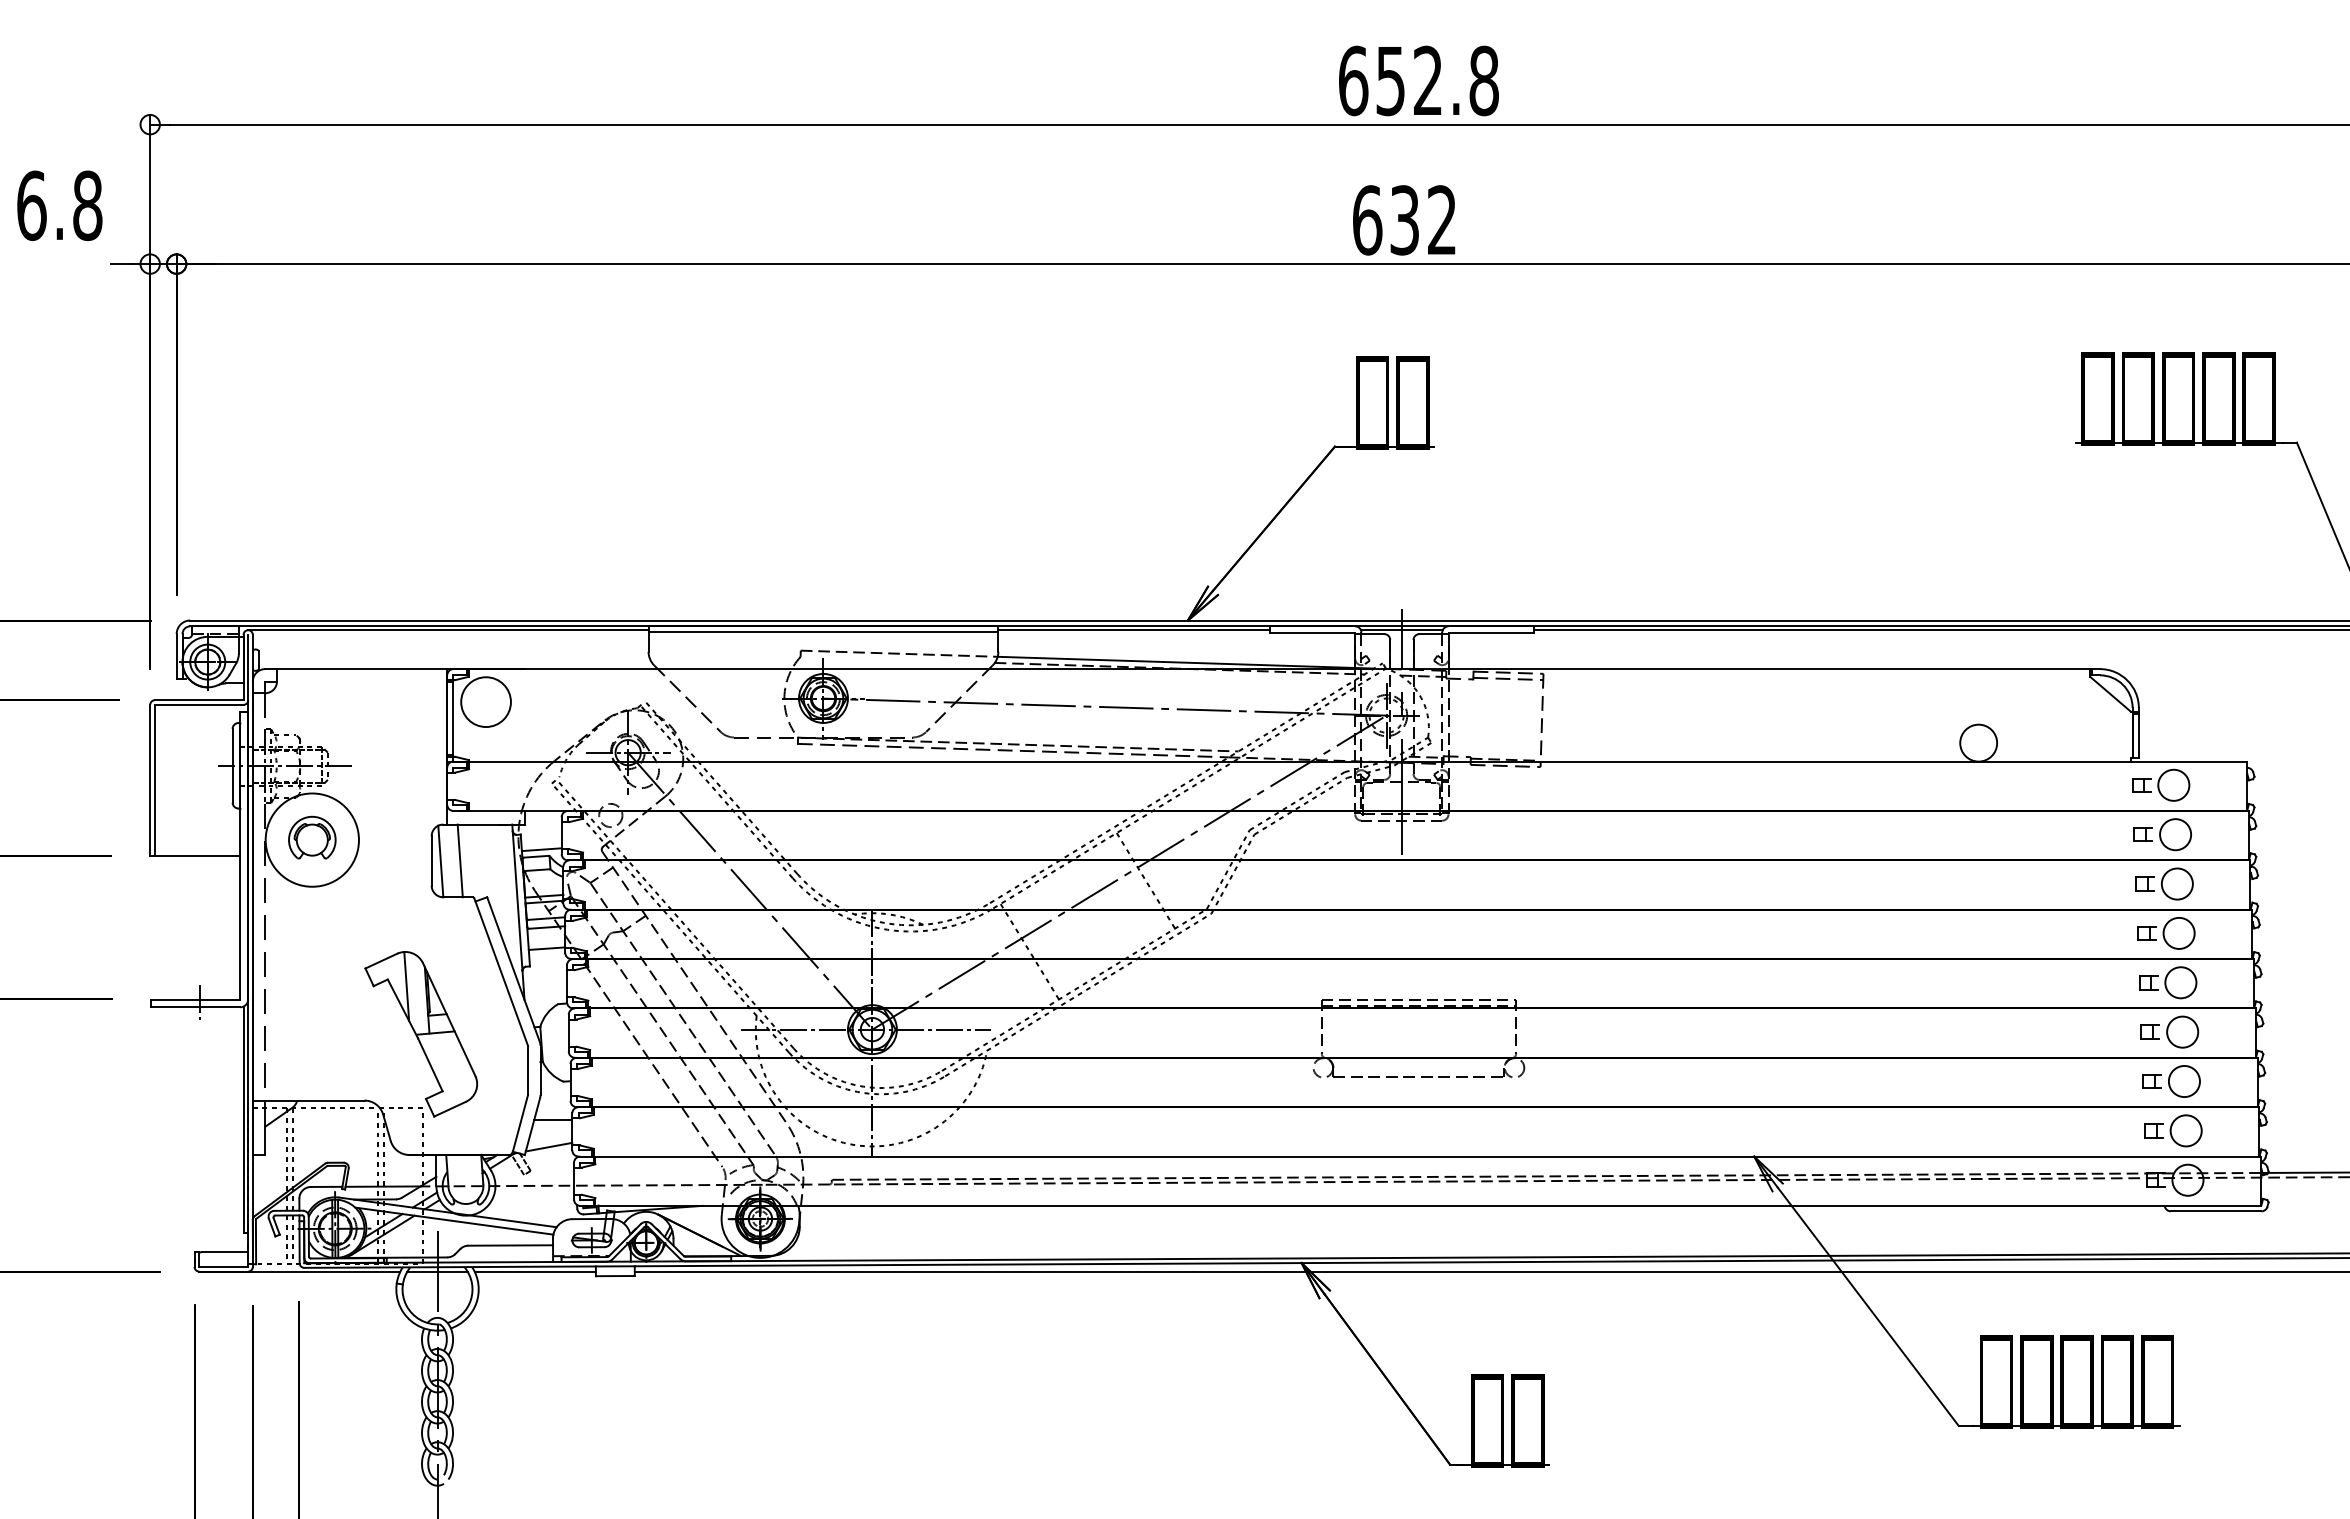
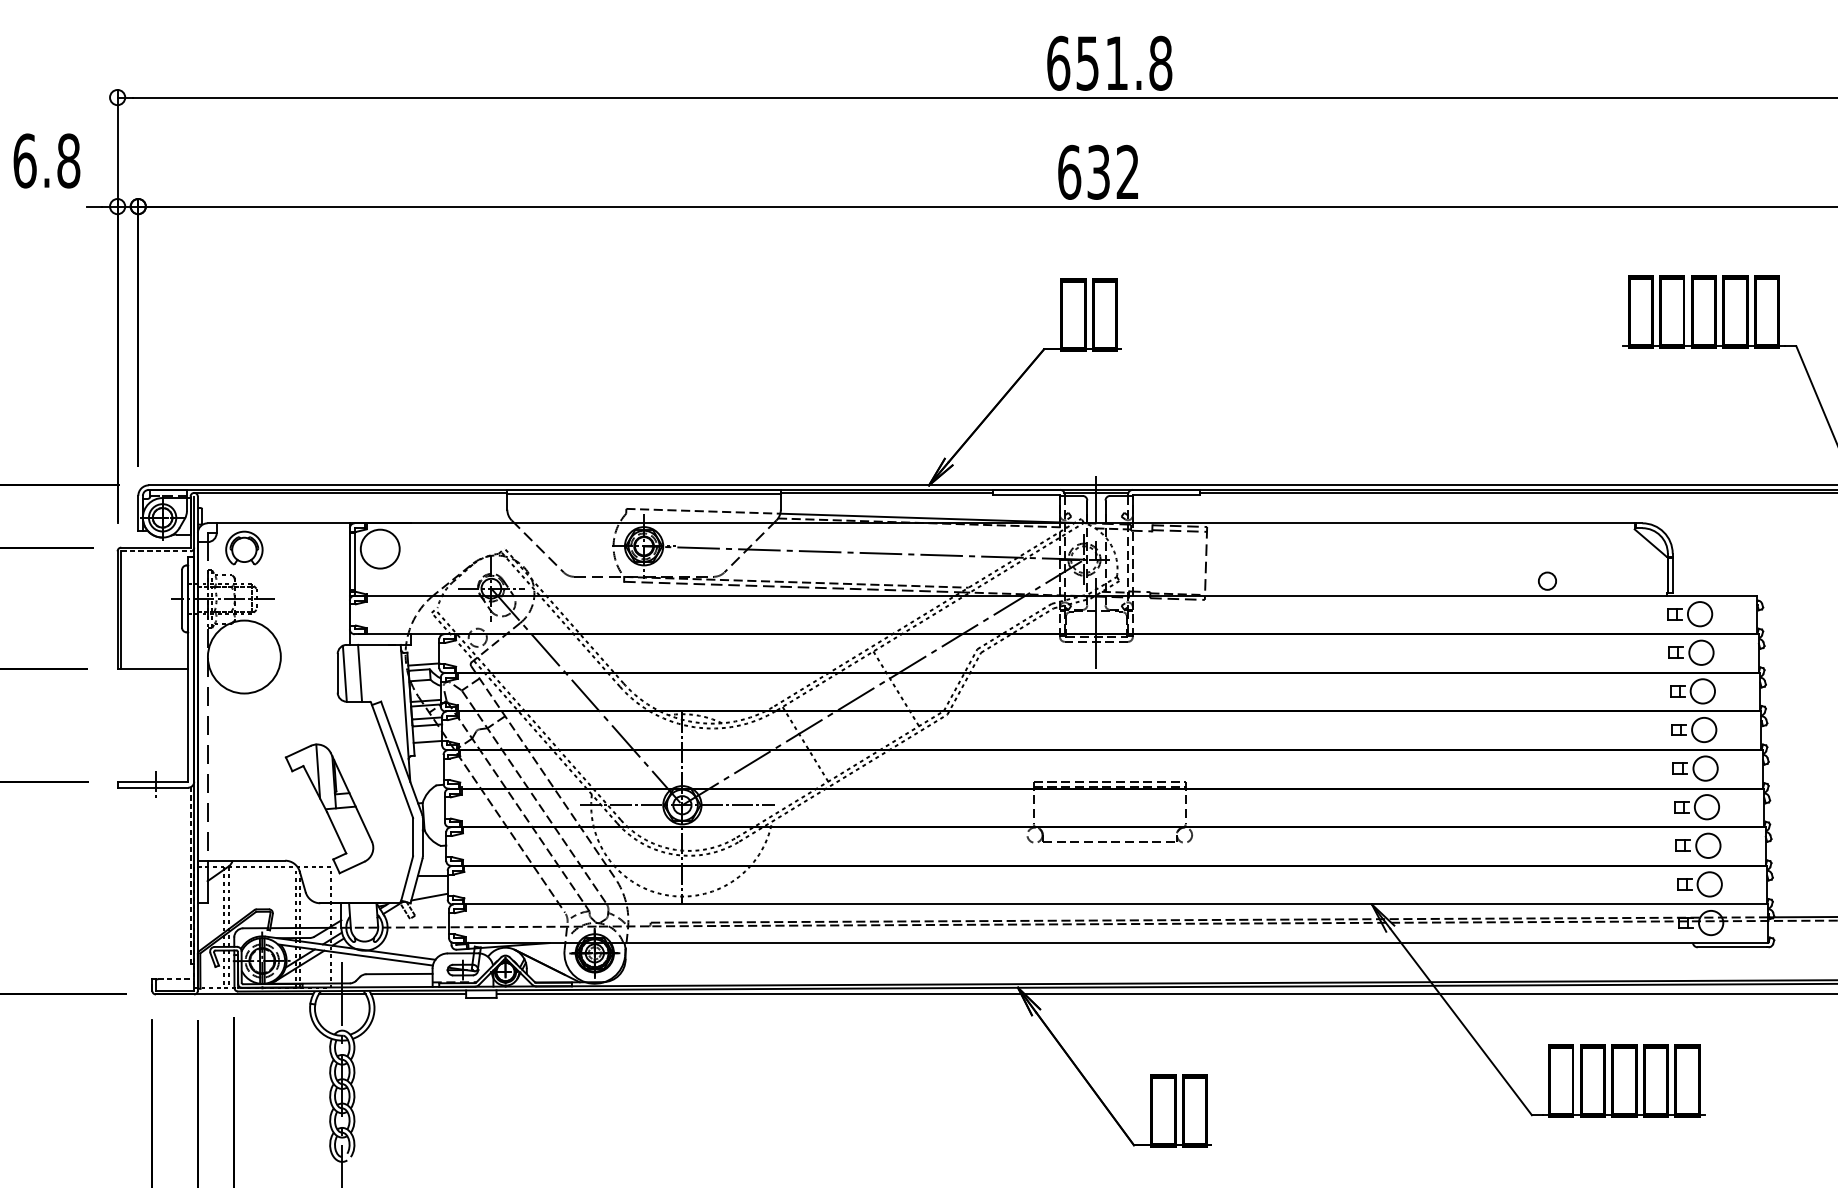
text: (1427, 79) -> (1116, 62), 652.8 -> 651.8
line: (199, 704) -> (156, 550), solid -> dashed
circle: (1978, 742) -> (1547, 580), size x0.6
part: (312, 837) -> (244, 547), moved
line: (243, 1119) -> (190, 875), solid -> dashed
line: (225, 1252) -> (176, 979), solid -> dashed

